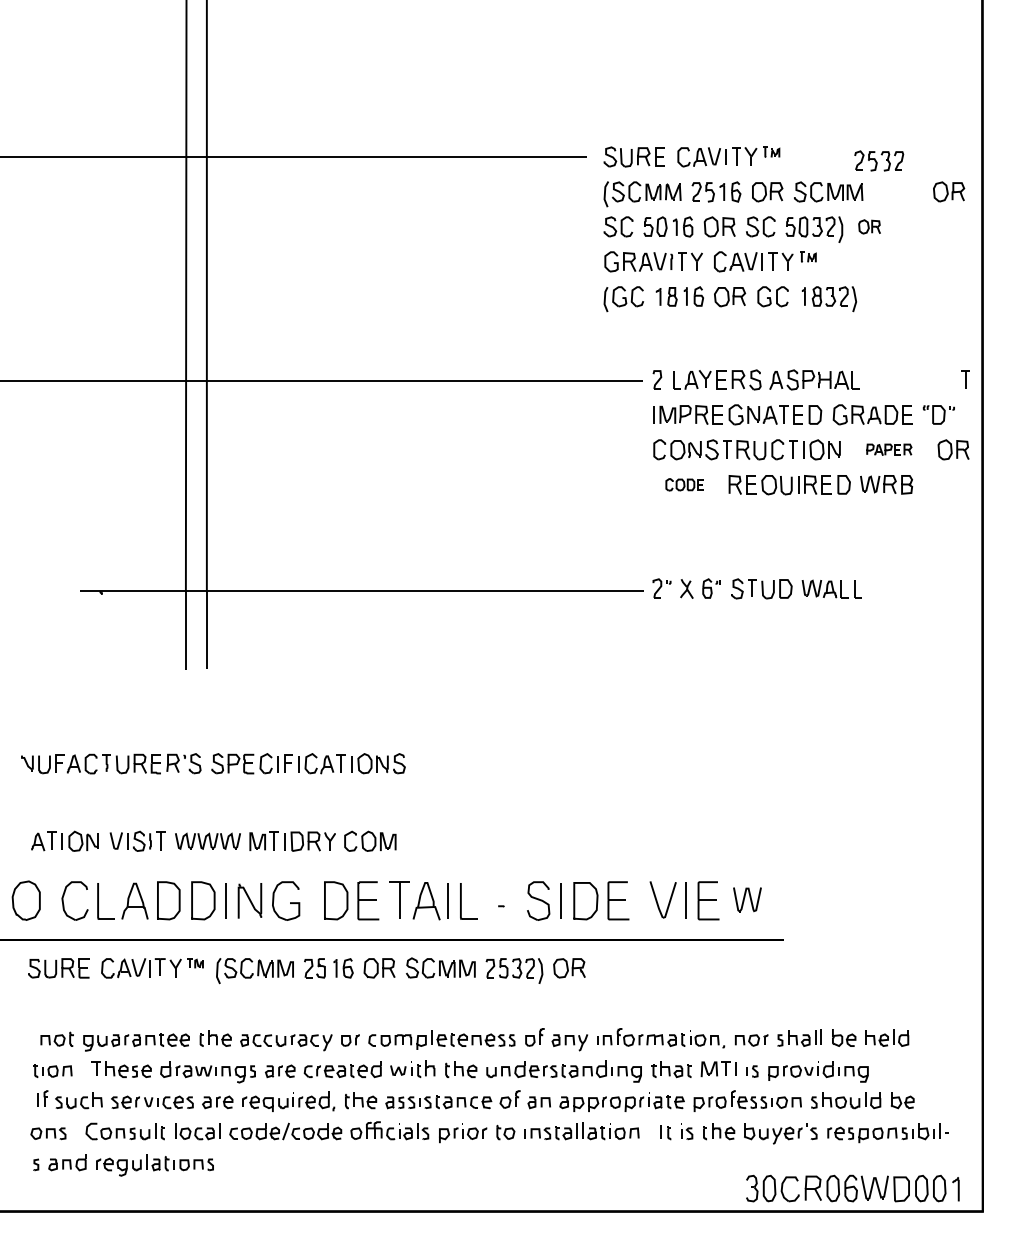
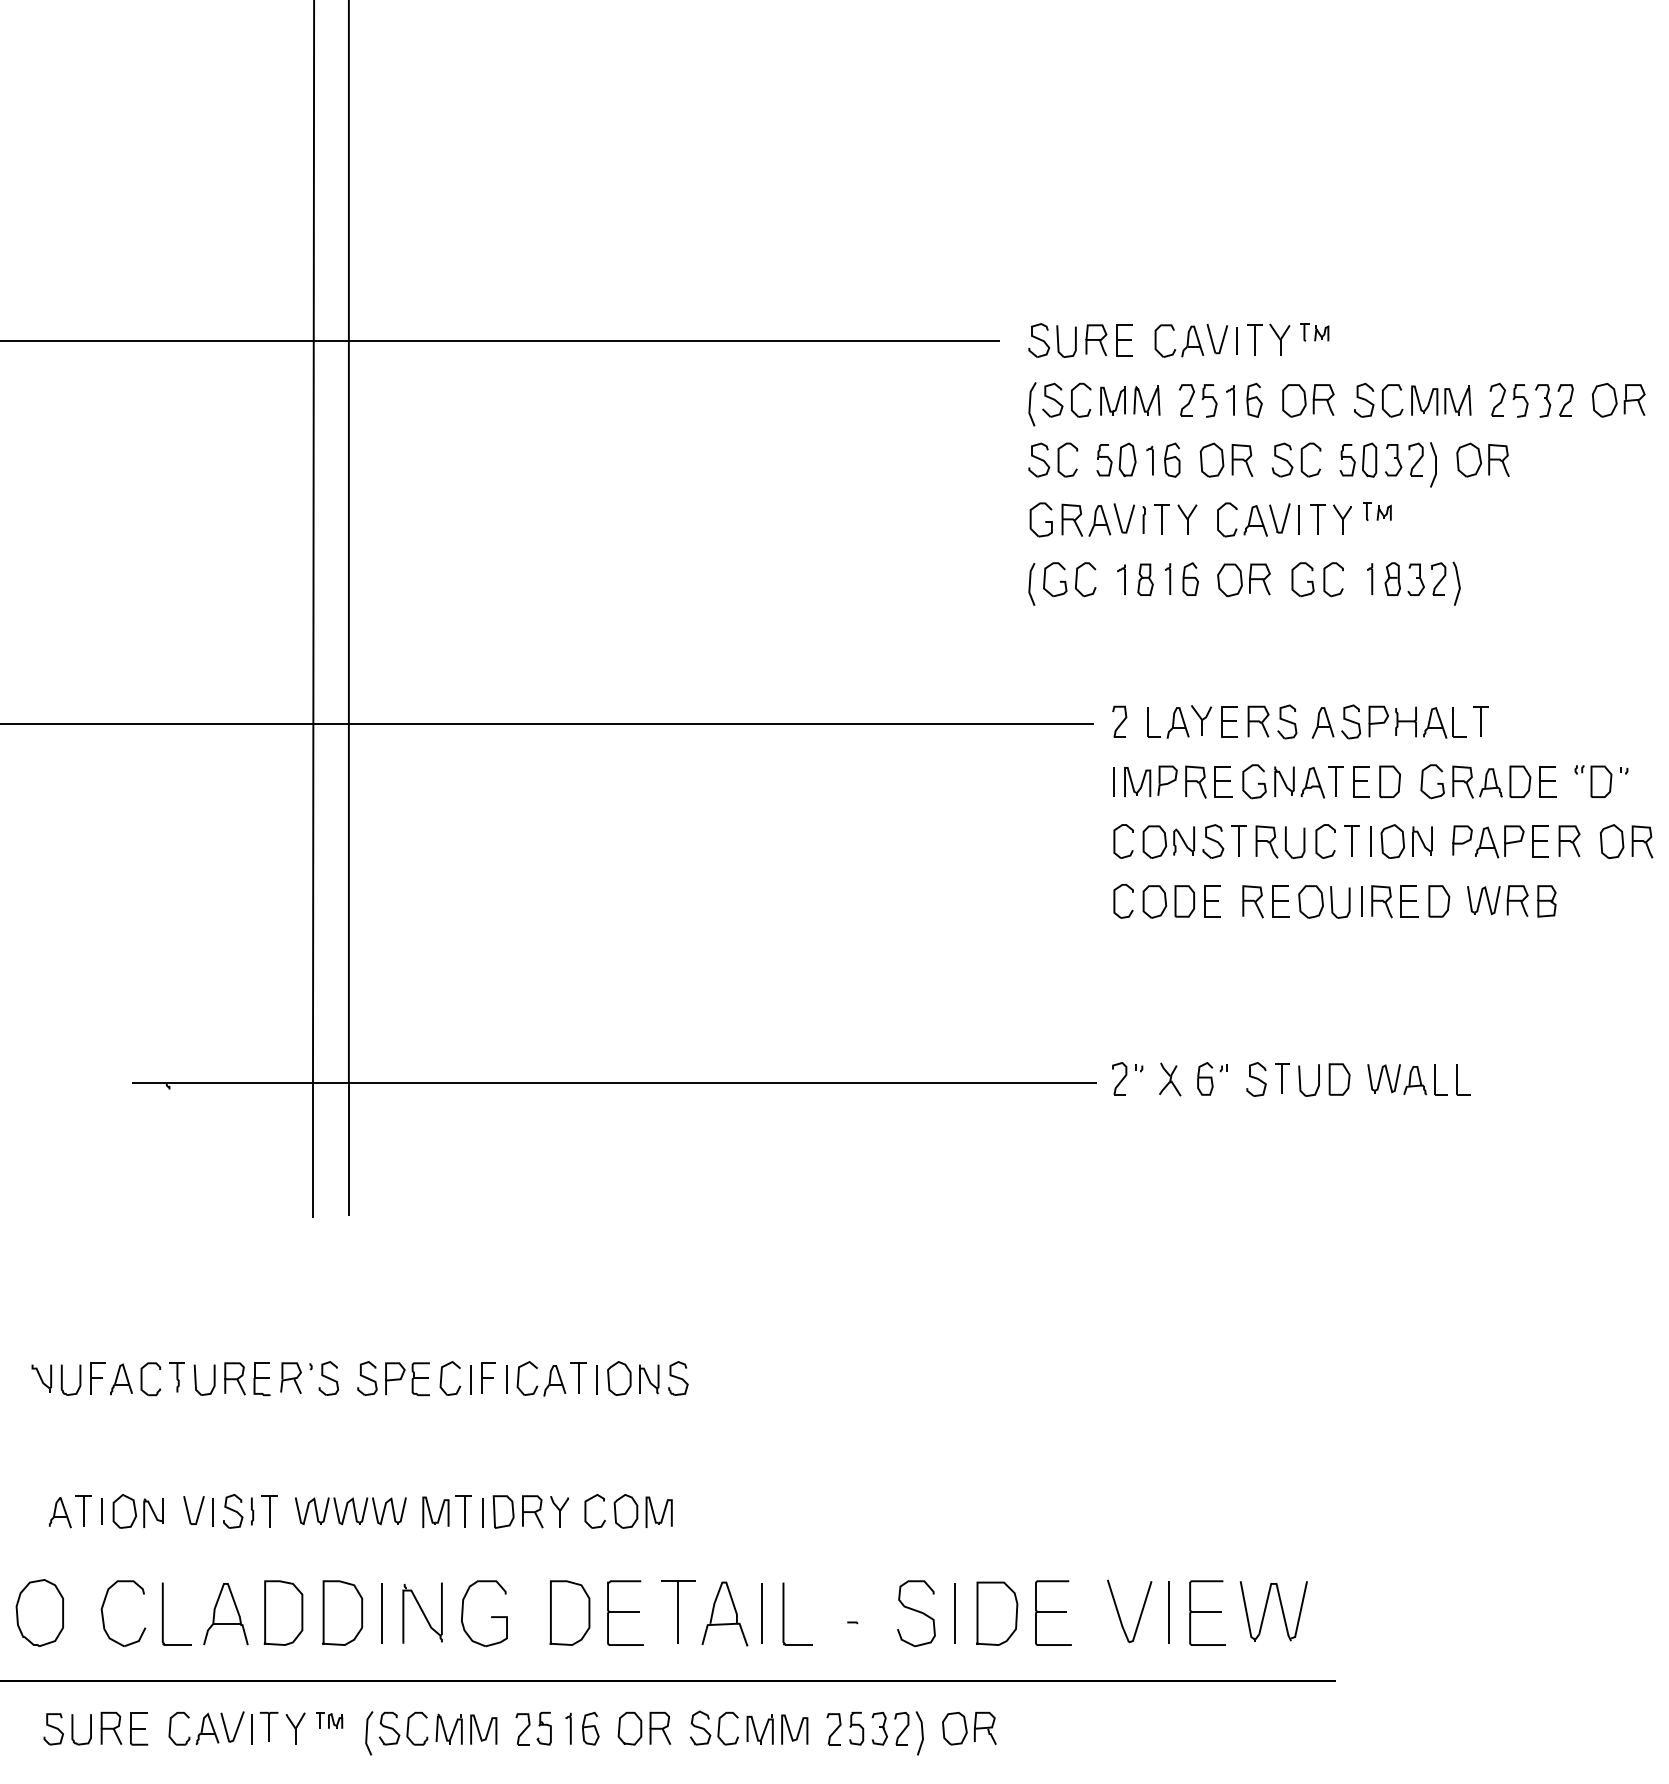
part: (879, 160) -> (1532, 399), moved
part: (869, 226) -> (1482, 459), size x1.43
part: (965, 379) -> (1480, 721), moved
part: (889, 449) -> (1516, 840), size x1.67
part: (684, 484) -> (1166, 900), size x1.67
part: (747, 899) -> (1273, 1610), size x1.43

